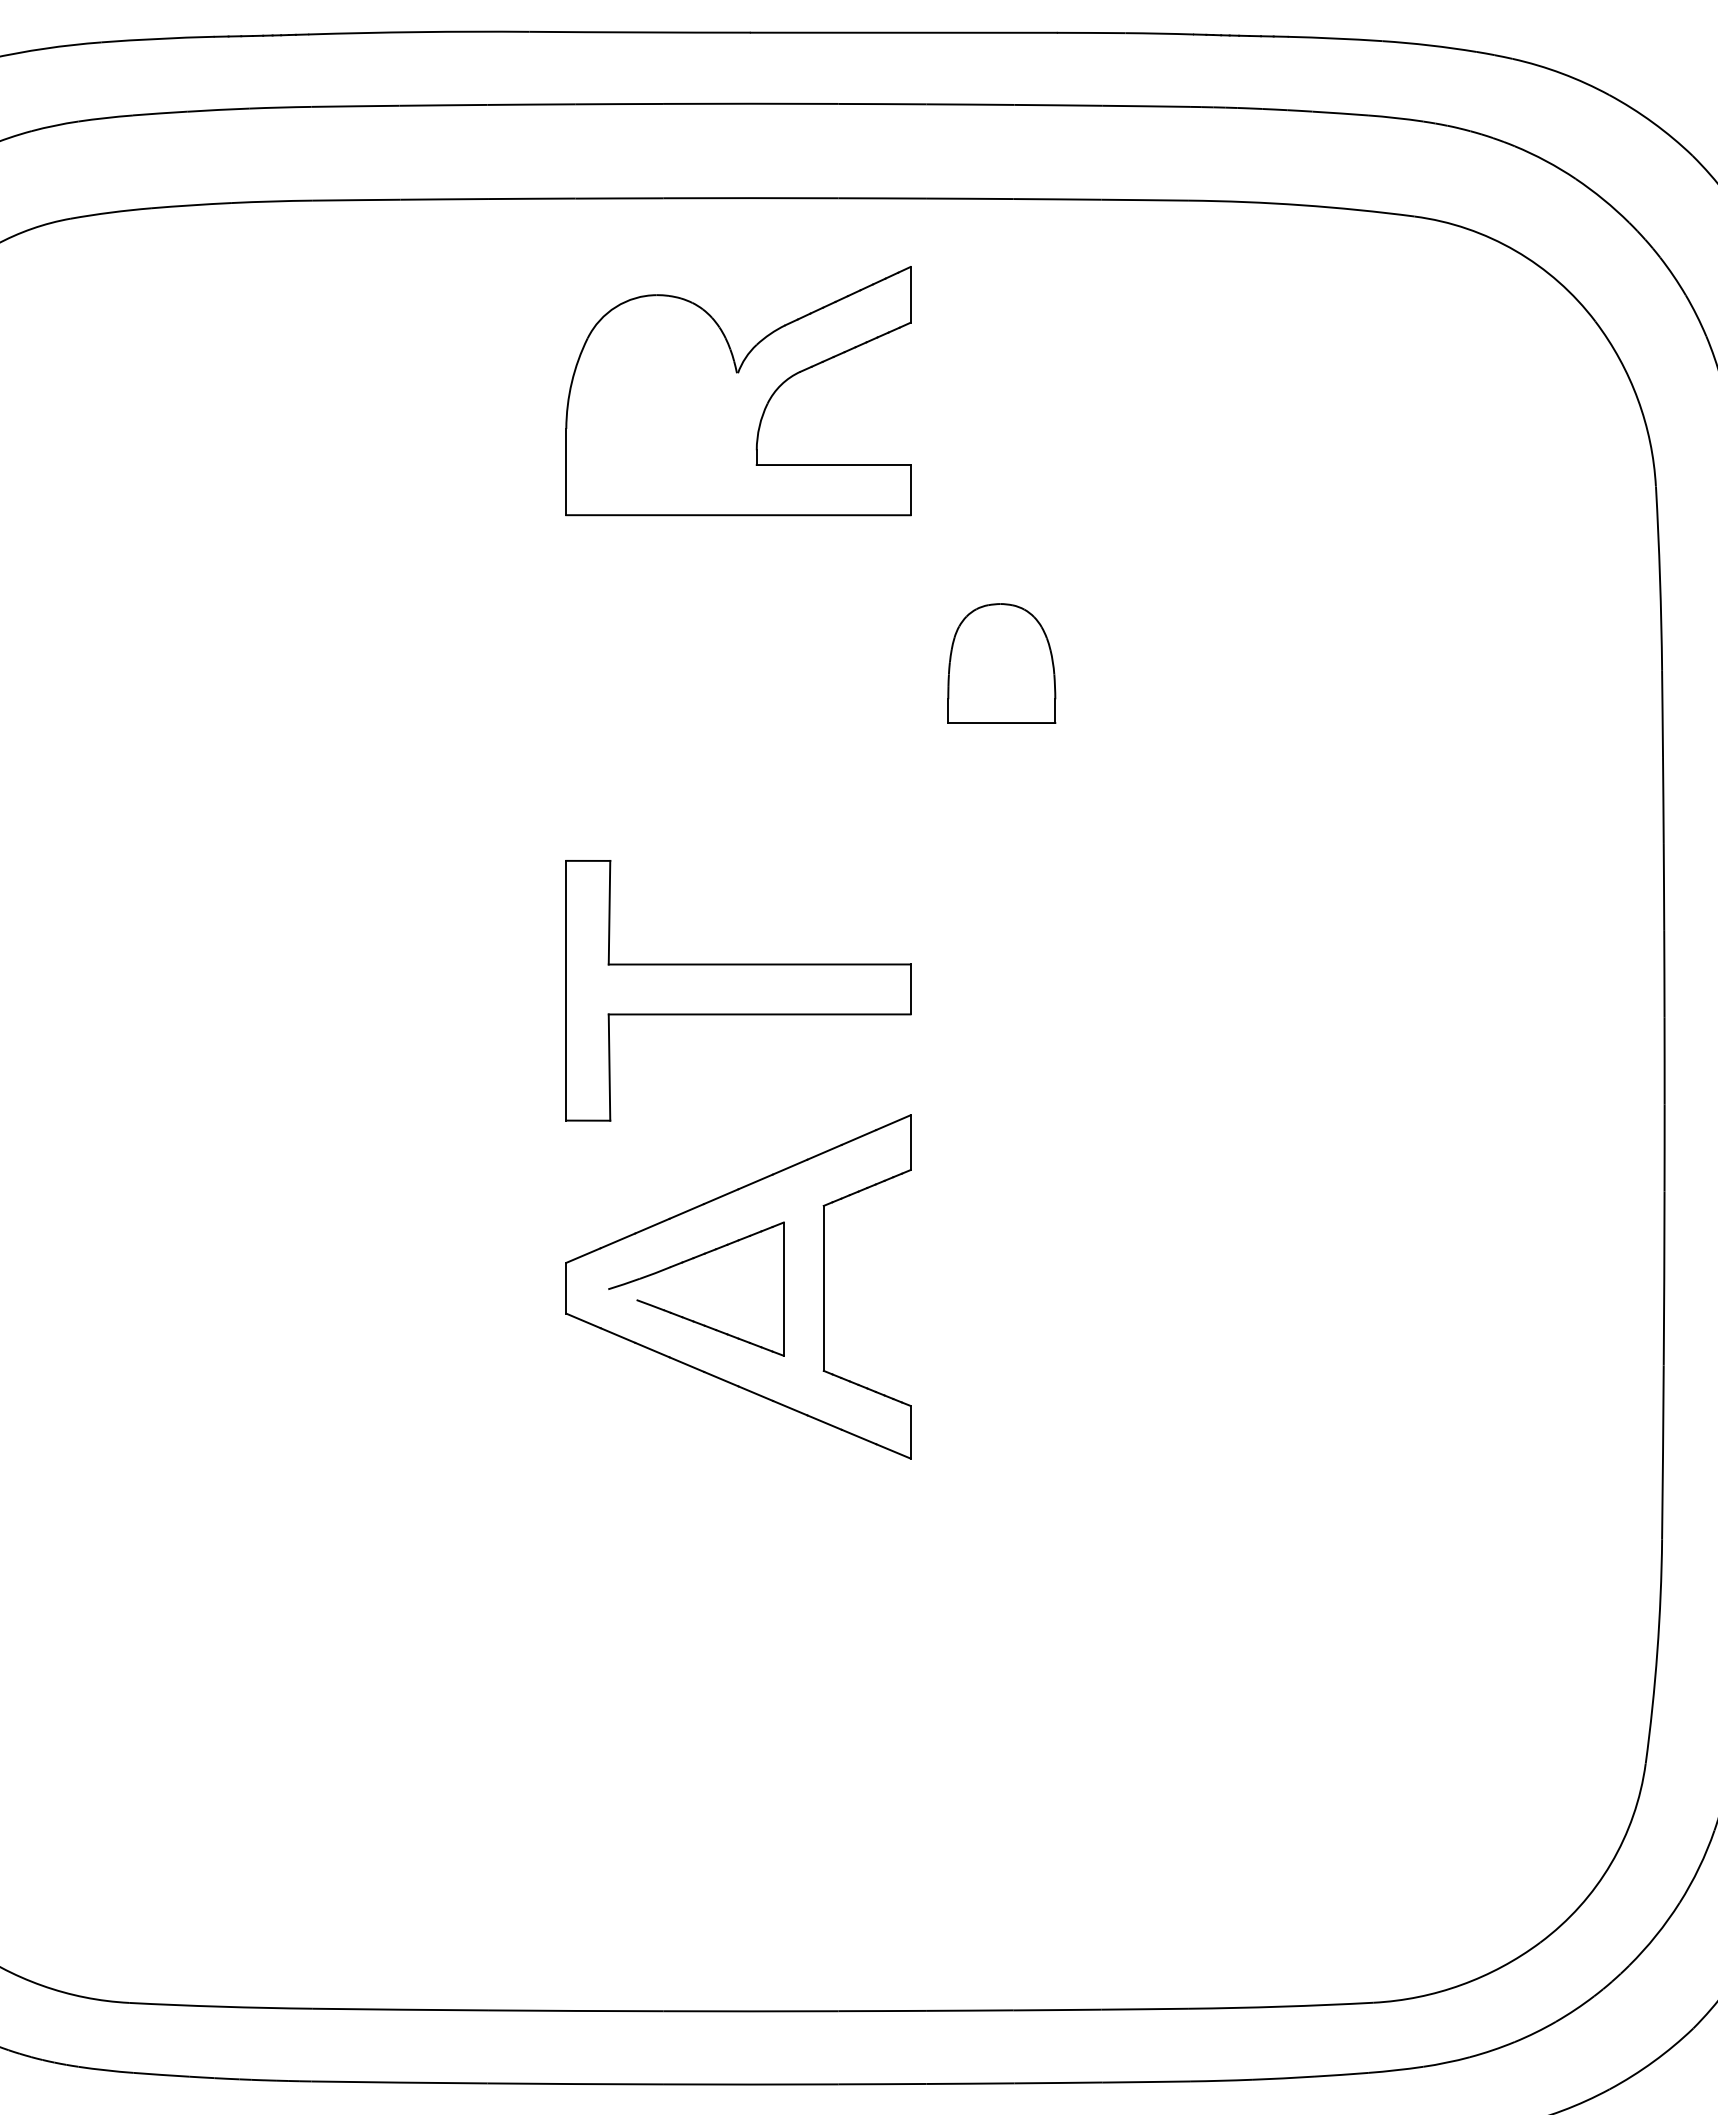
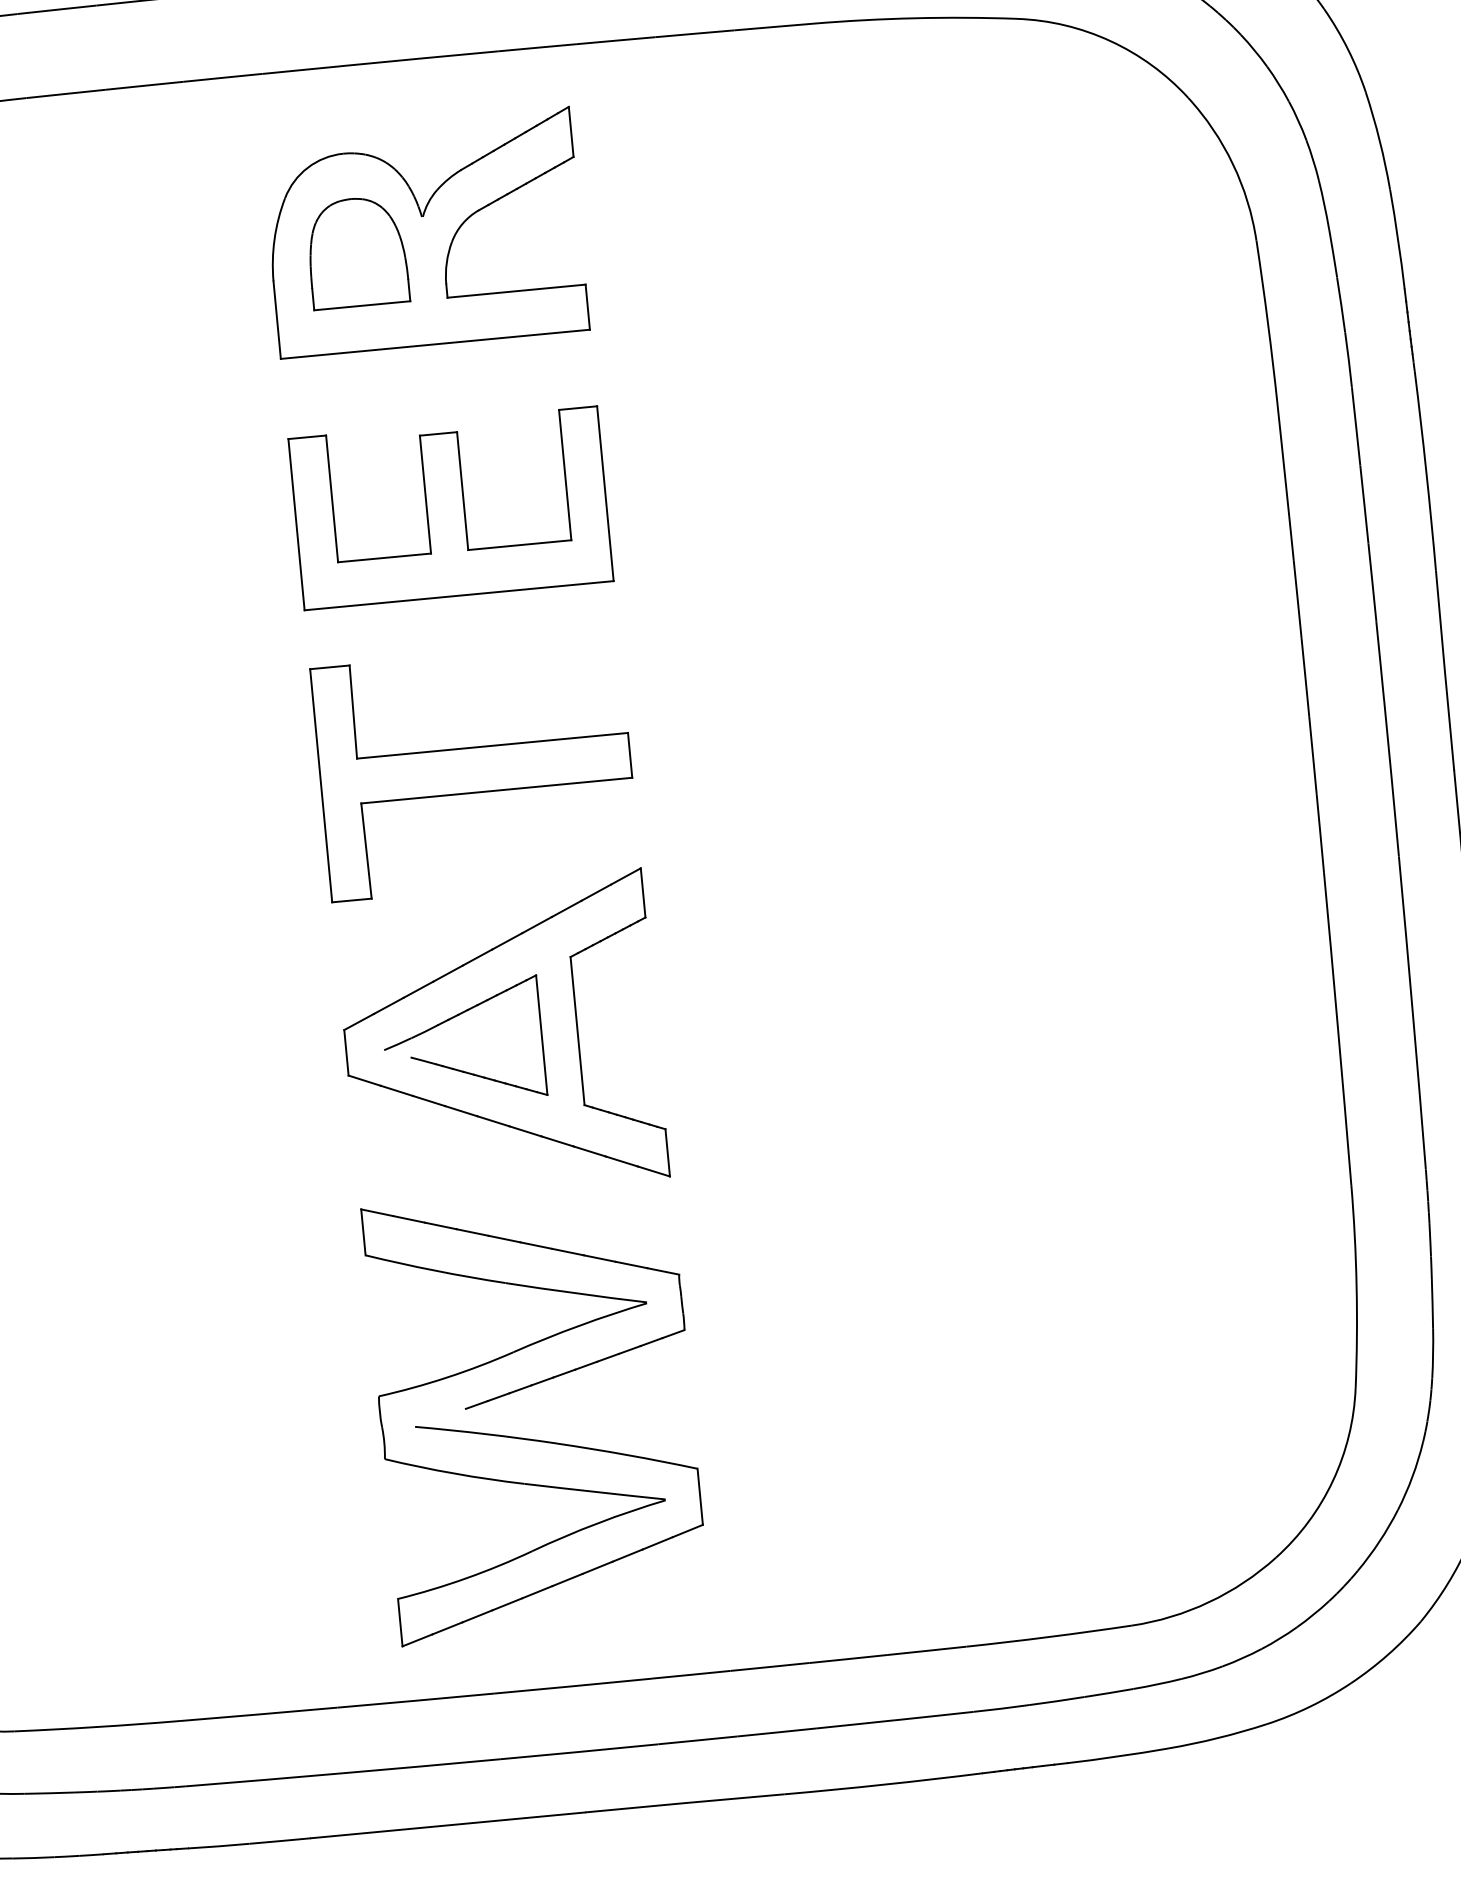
part: (1001, 663) -> (356, 252), moved
part: (738, 697) -> (450, 507), added
part: (730, 1677) -> (526, 1388), added

